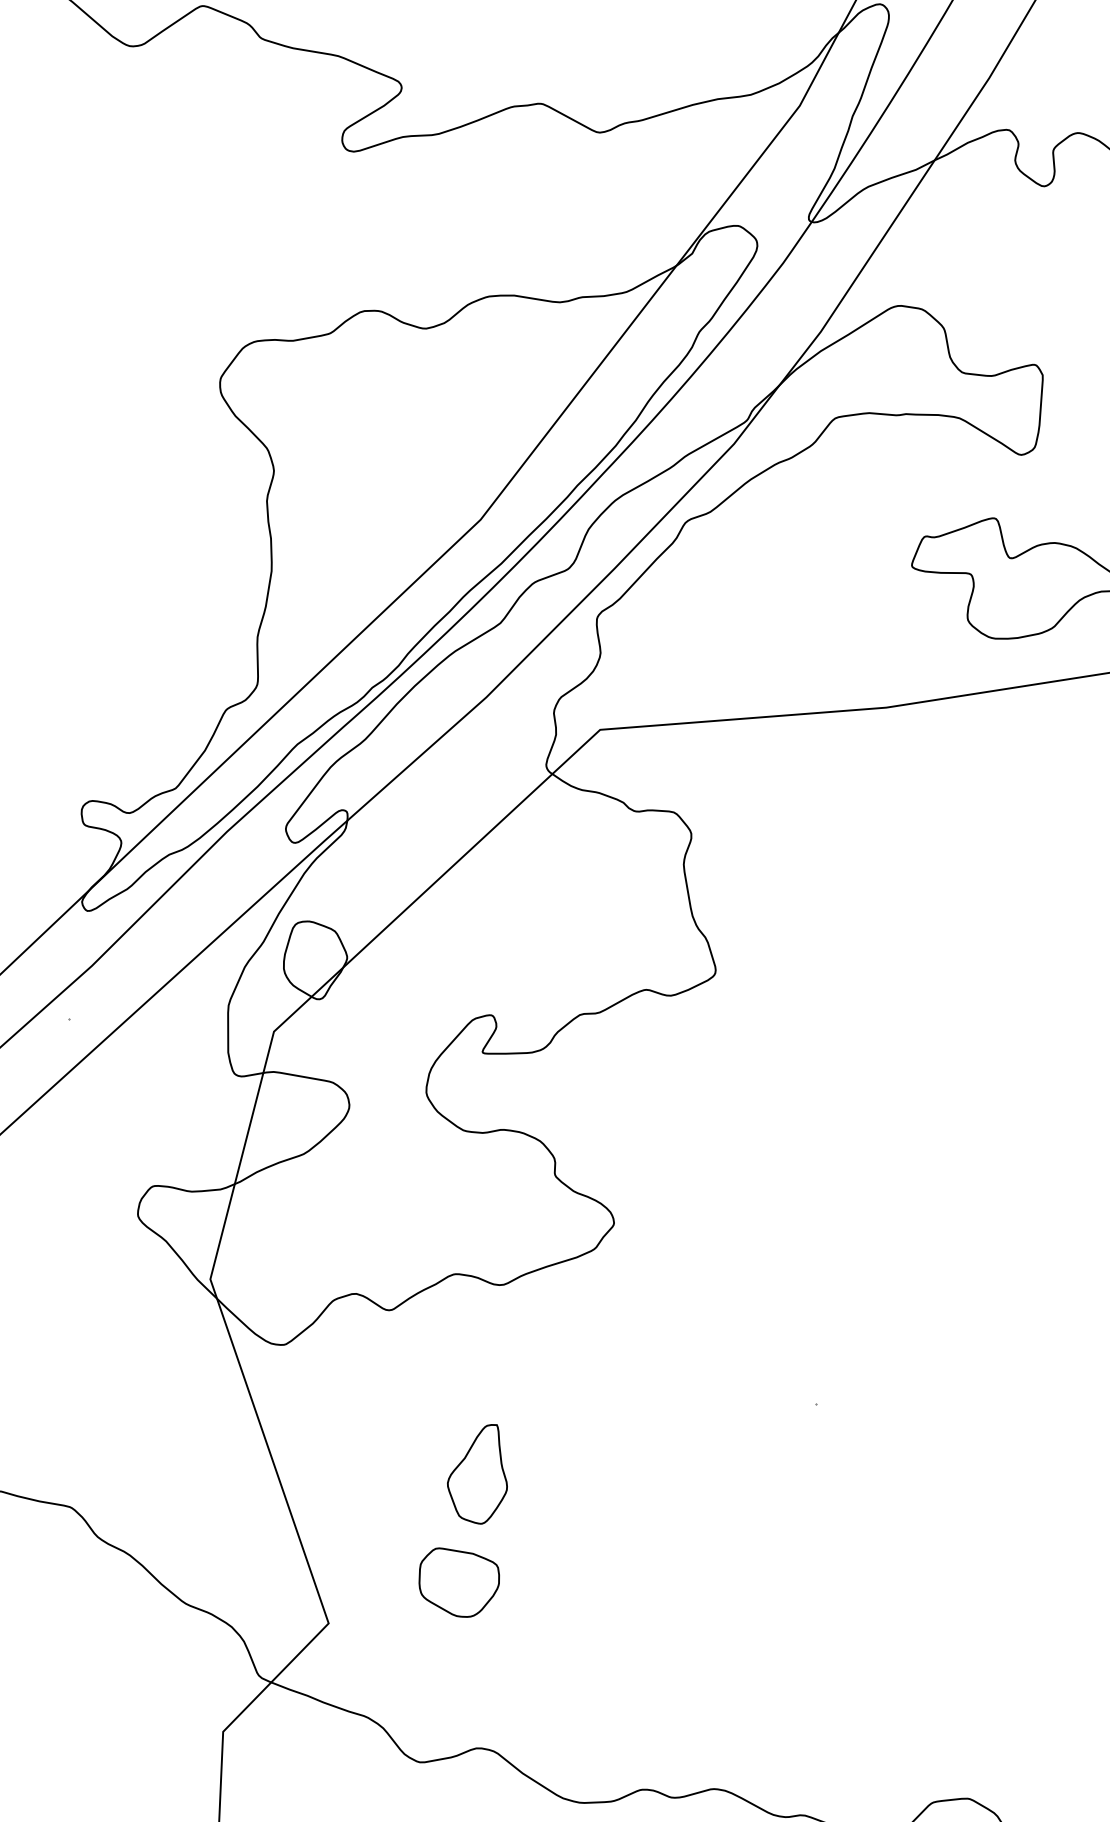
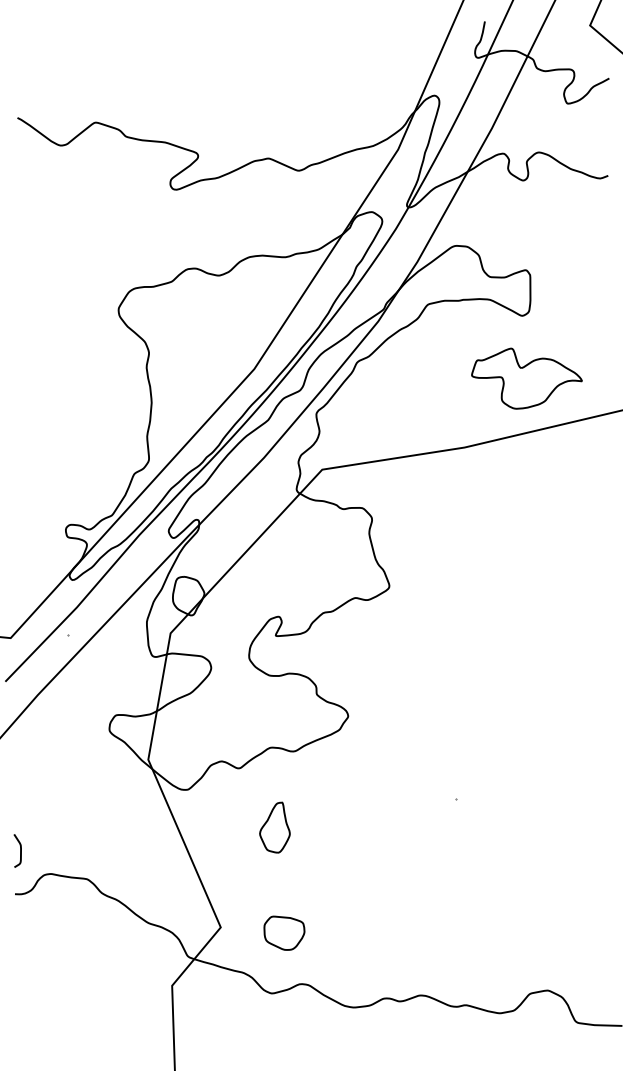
part: (477, 1473) -> (274, 827), moved
part: (459, 1581) -> (284, 932), moved

